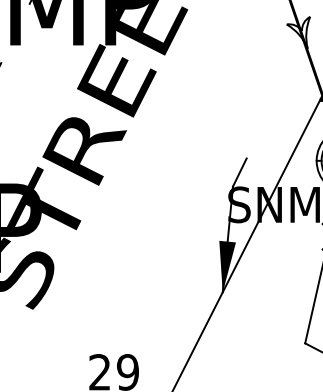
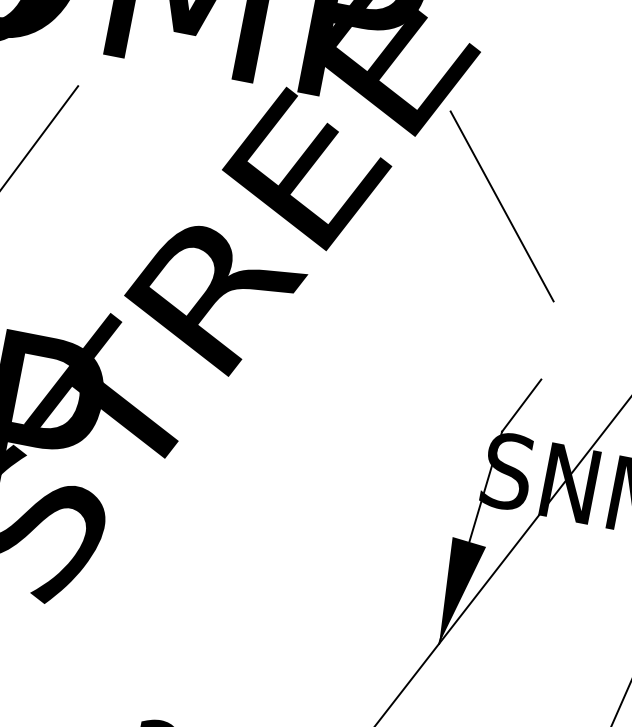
line: (212, 80) -> (502, 206), added

